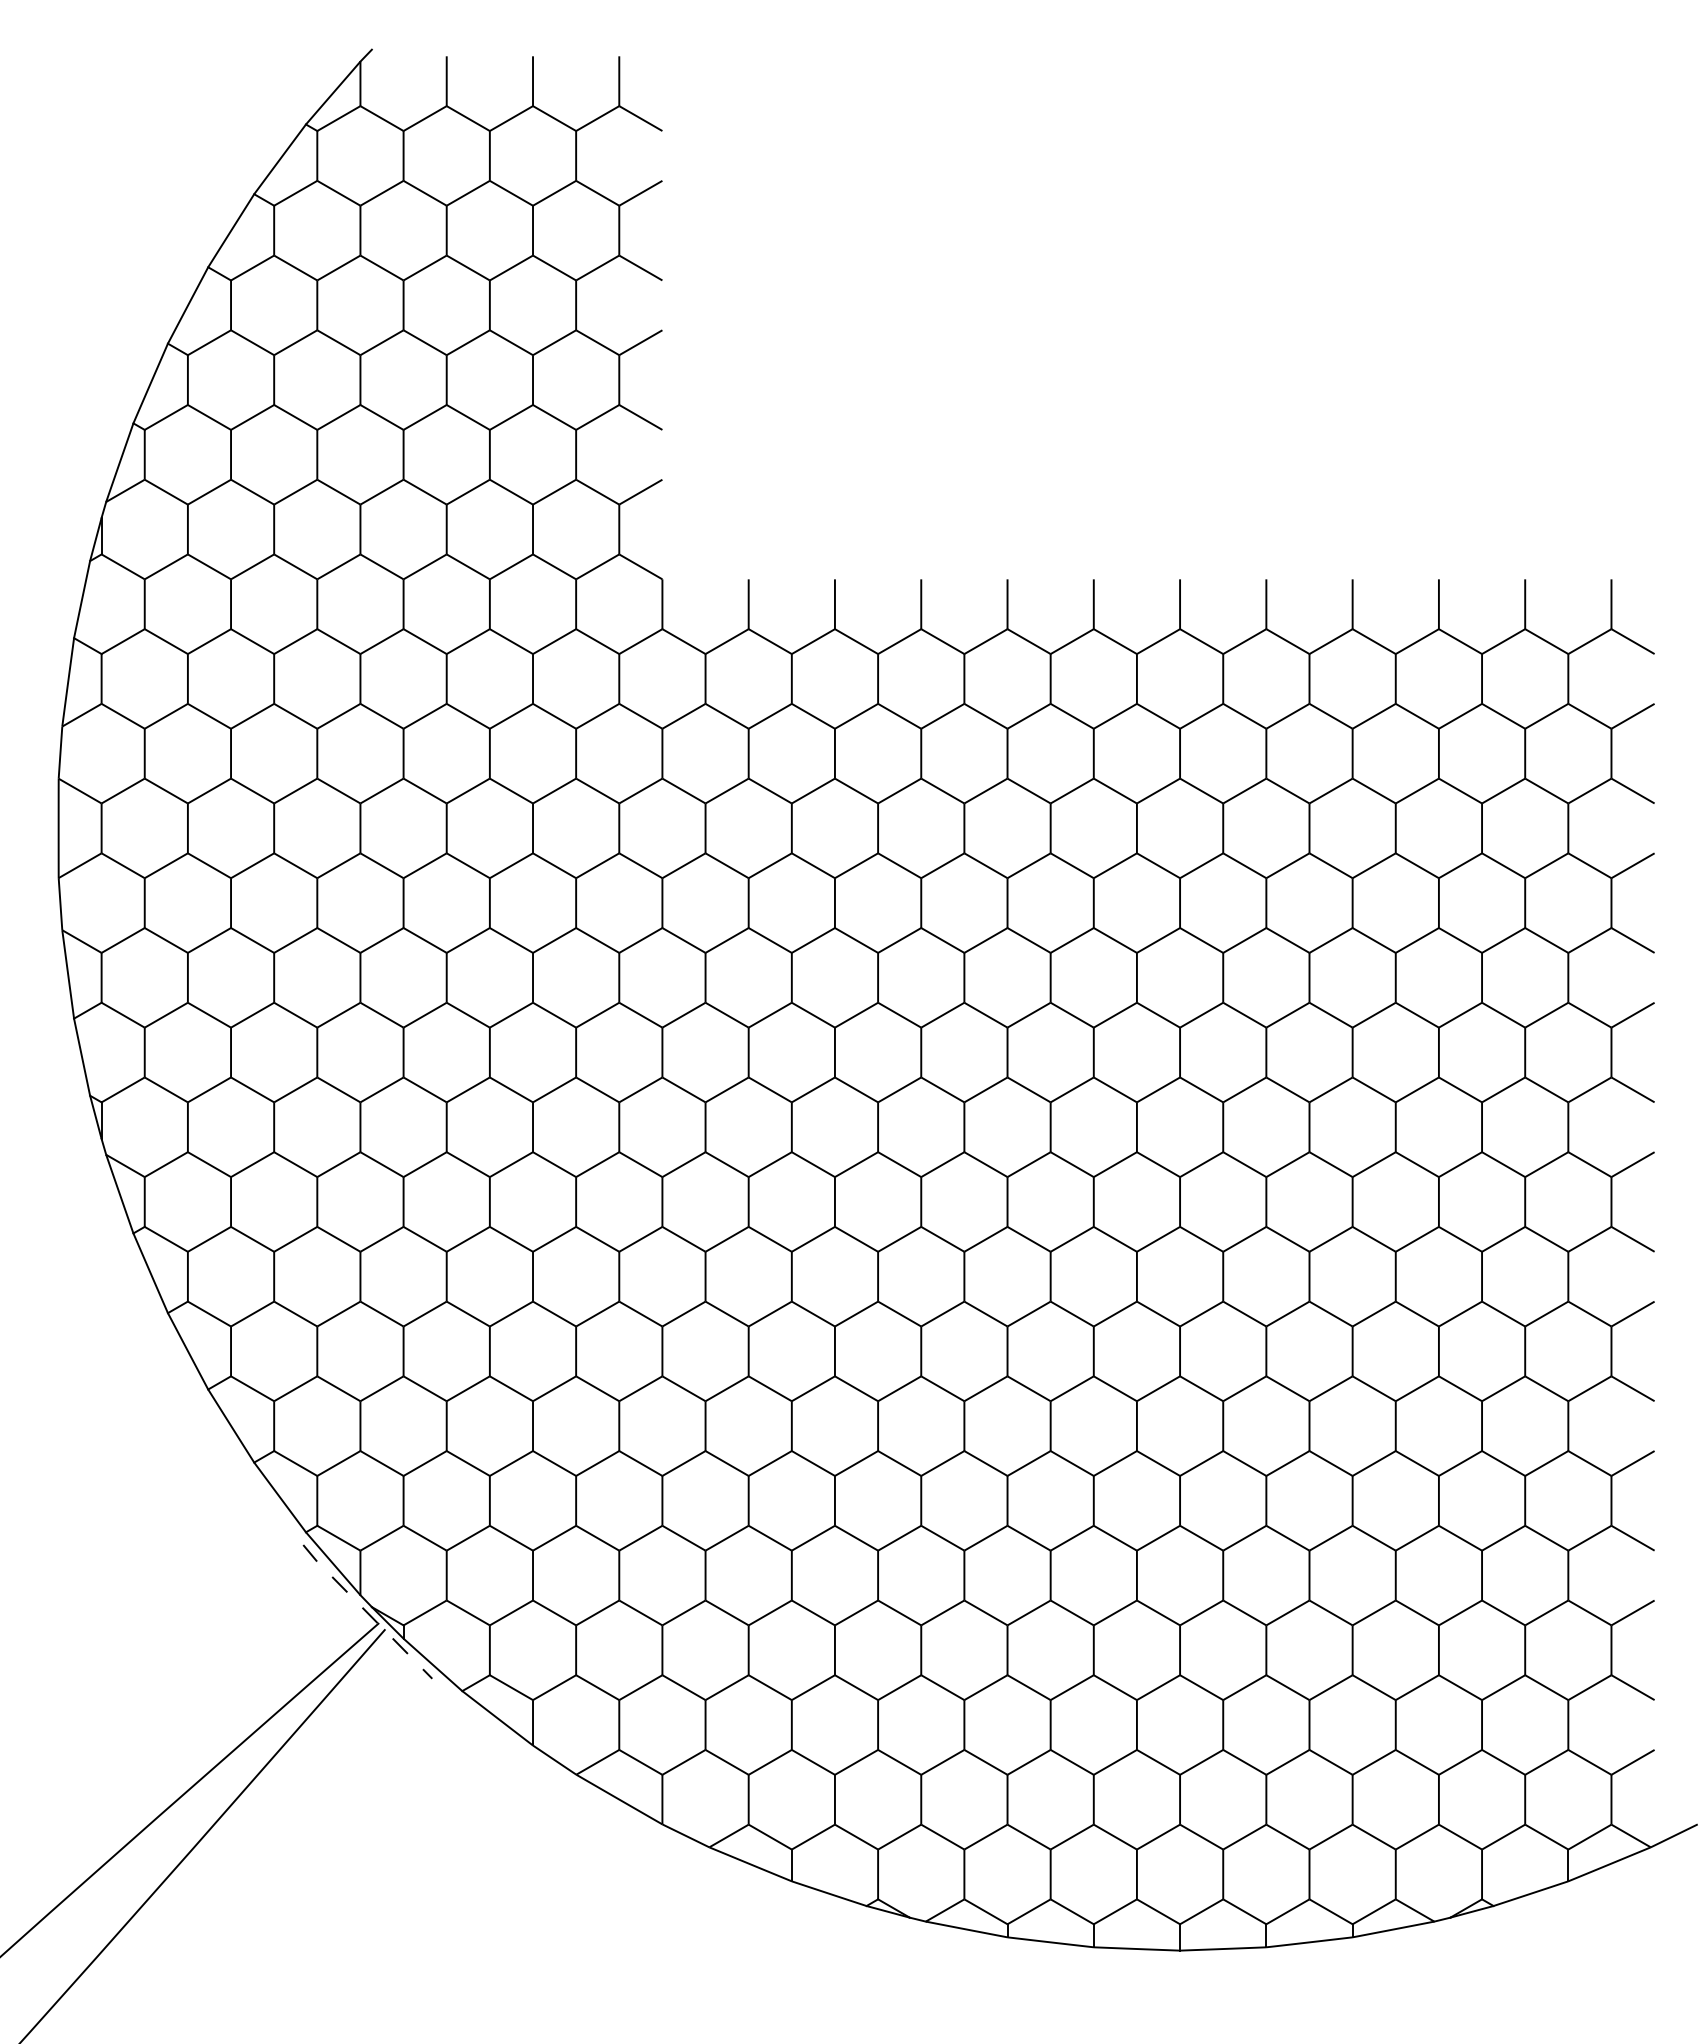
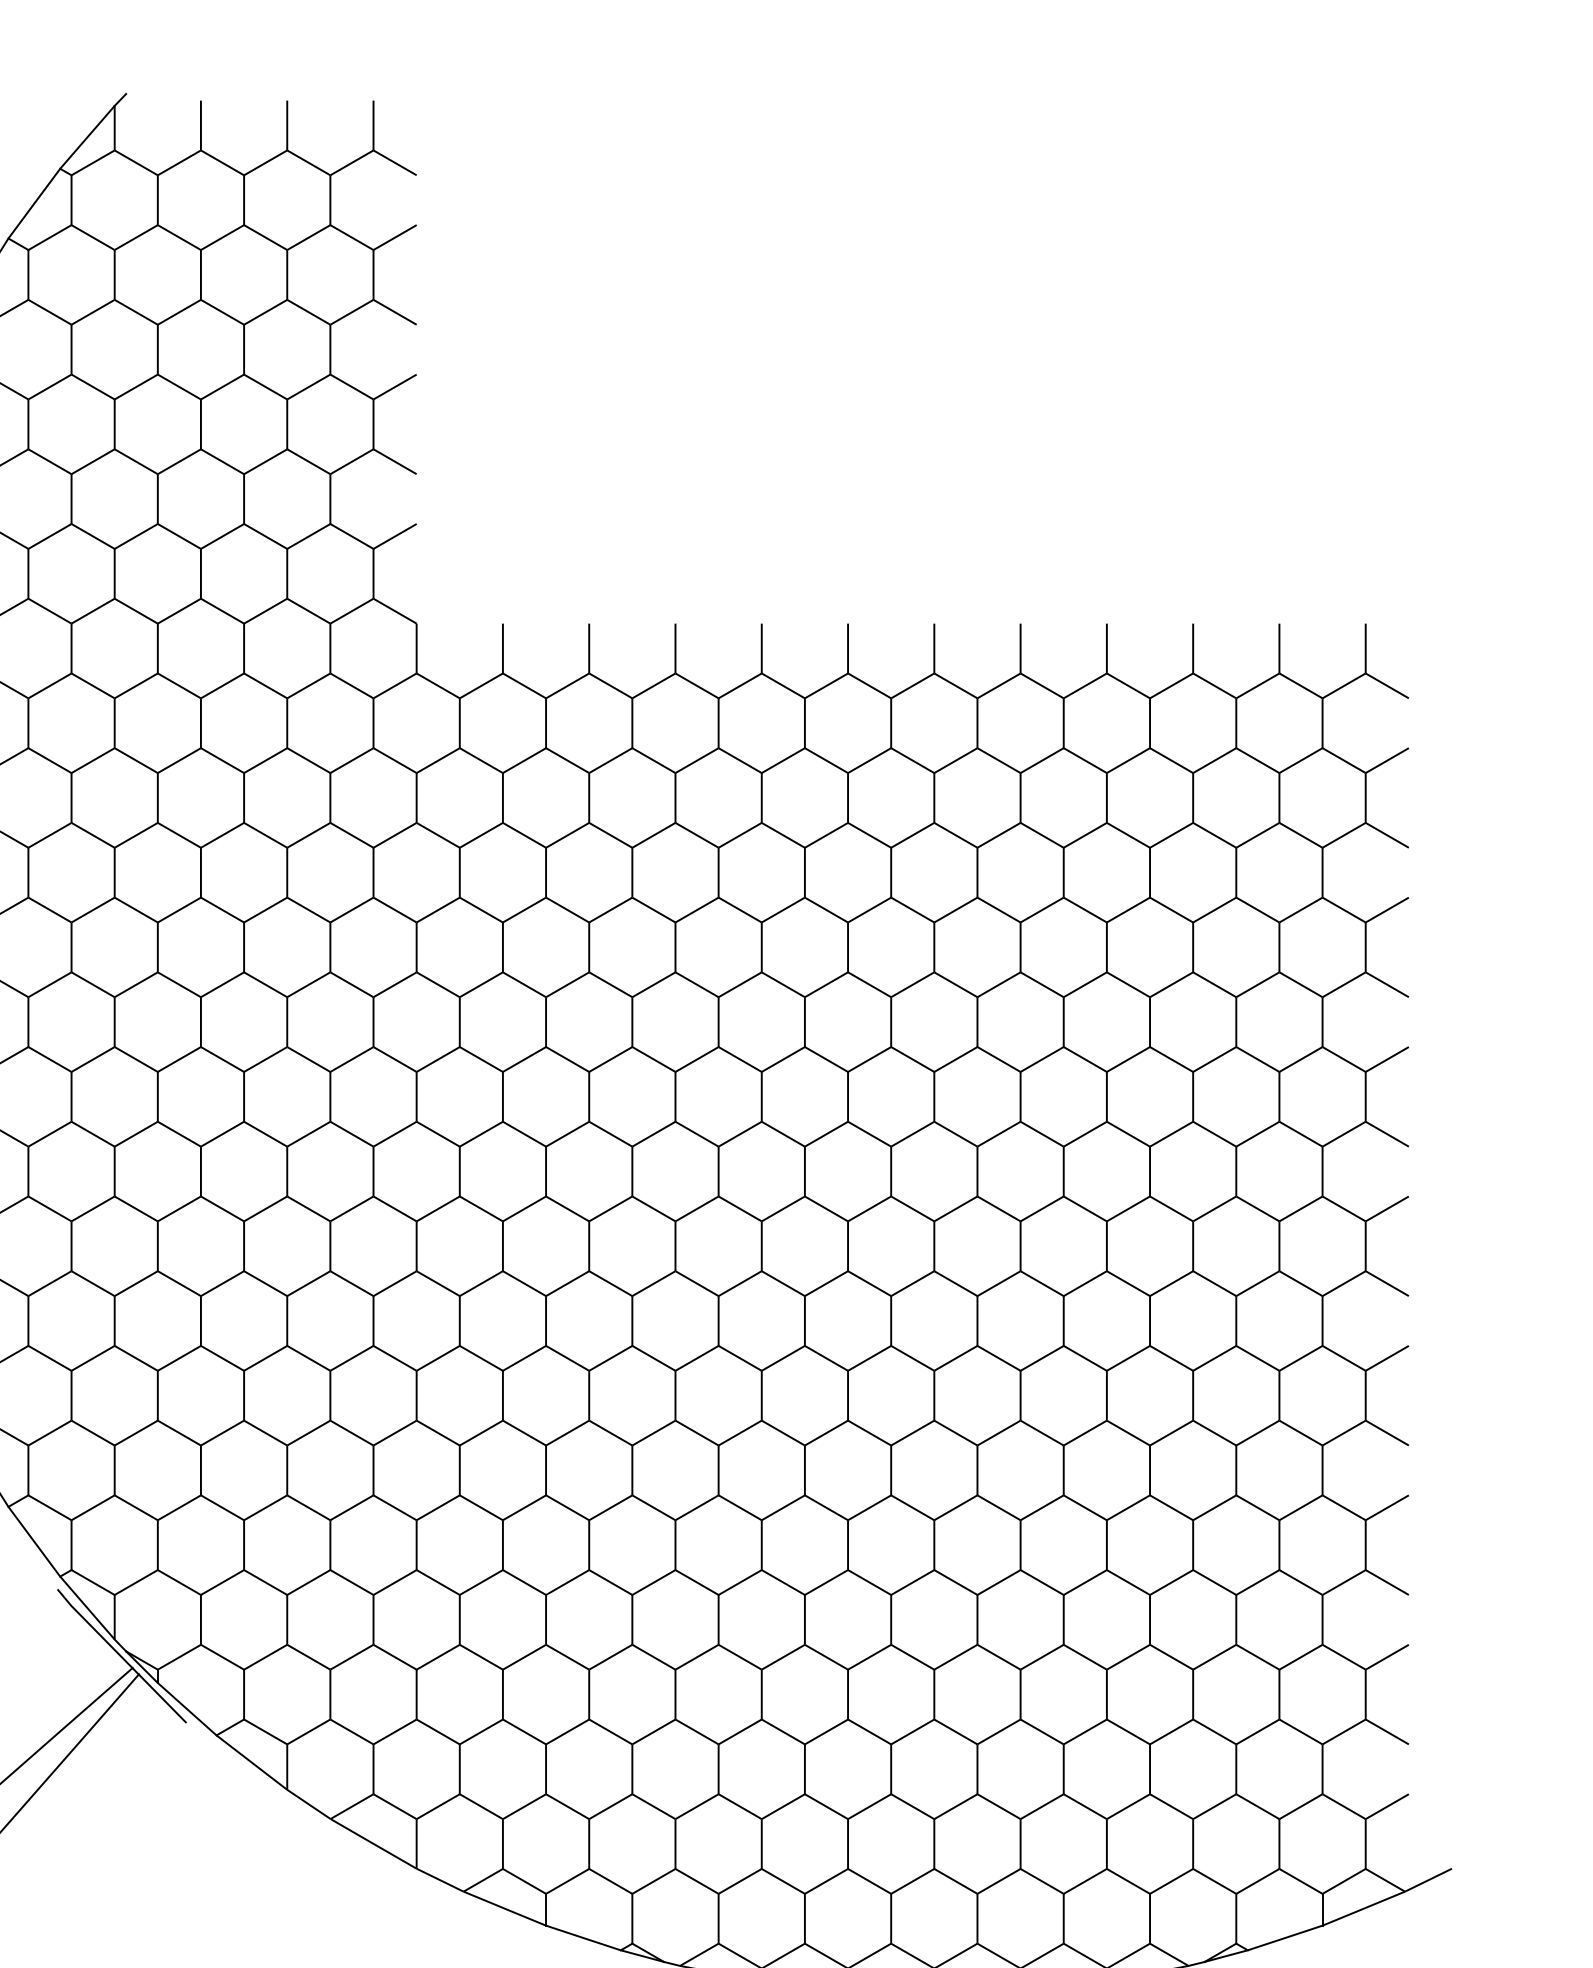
line: (366, 1611) -> (120, 1655), dashed -> solid

